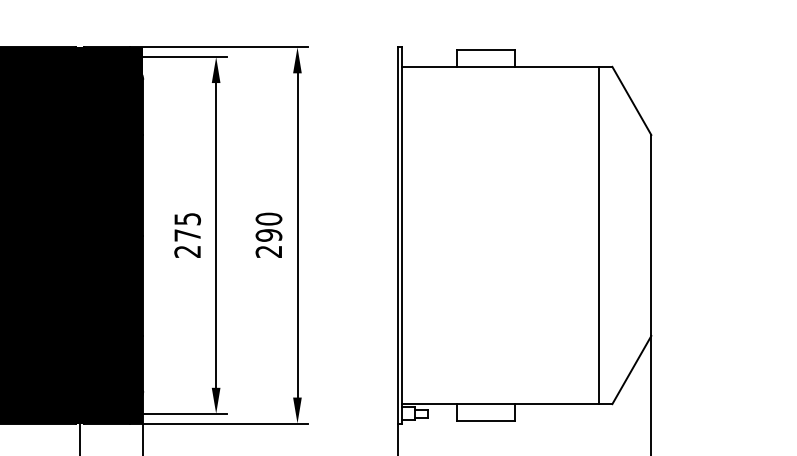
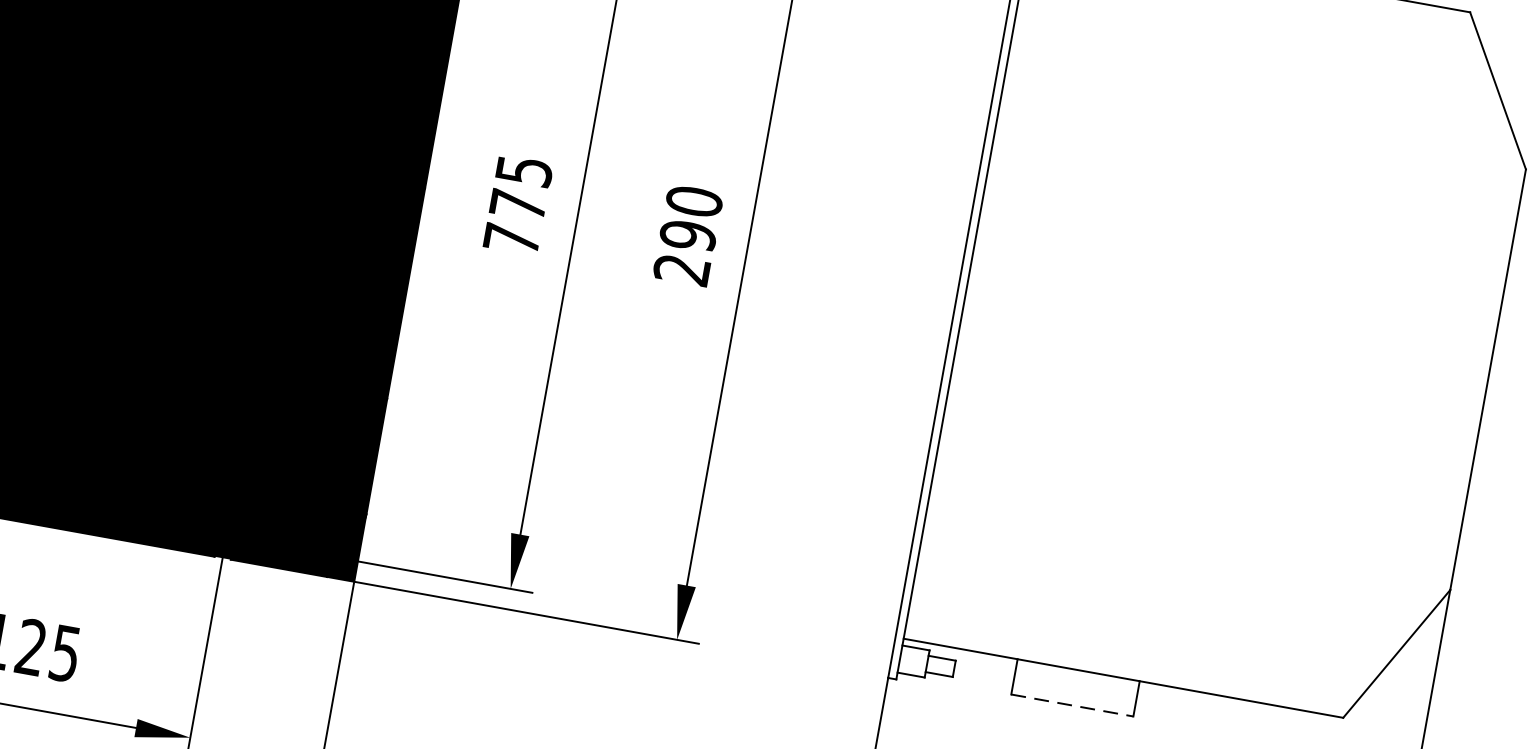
line: (599, 235) -> (1379, 360), removed
text: (187, 251) -> (511, 238), 275 -> 775
line: (486, 420) -> (1073, 704), solid -> dashed

